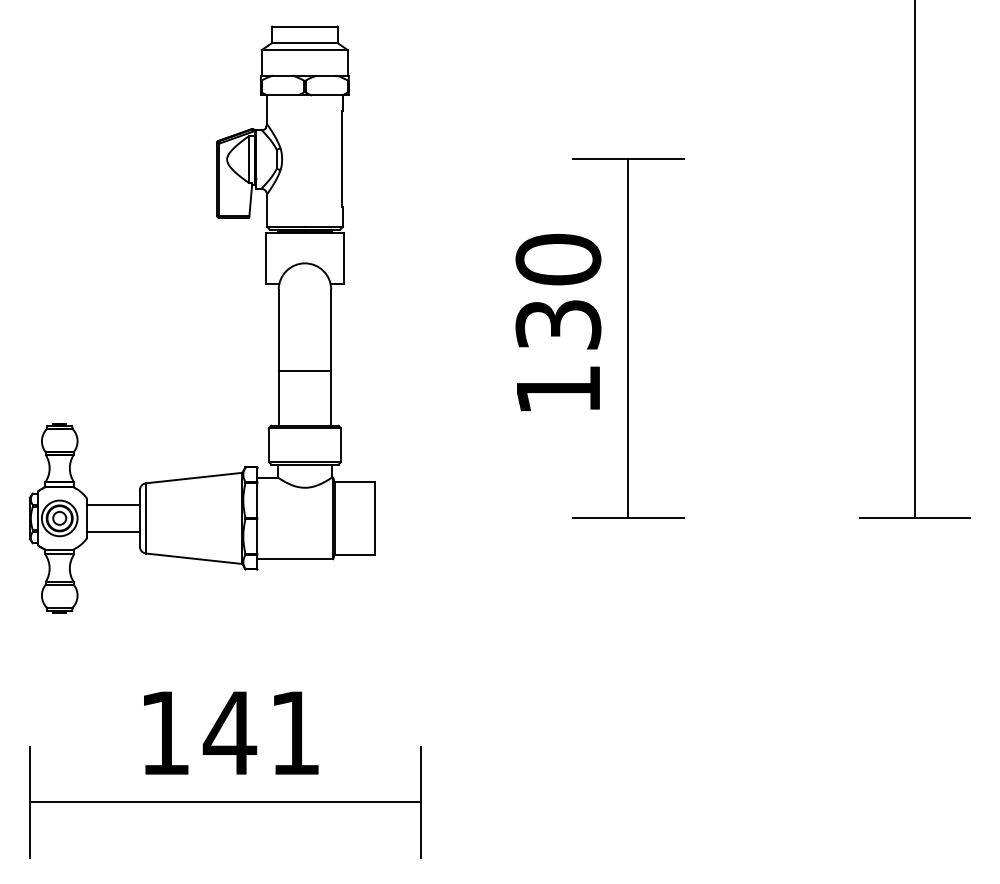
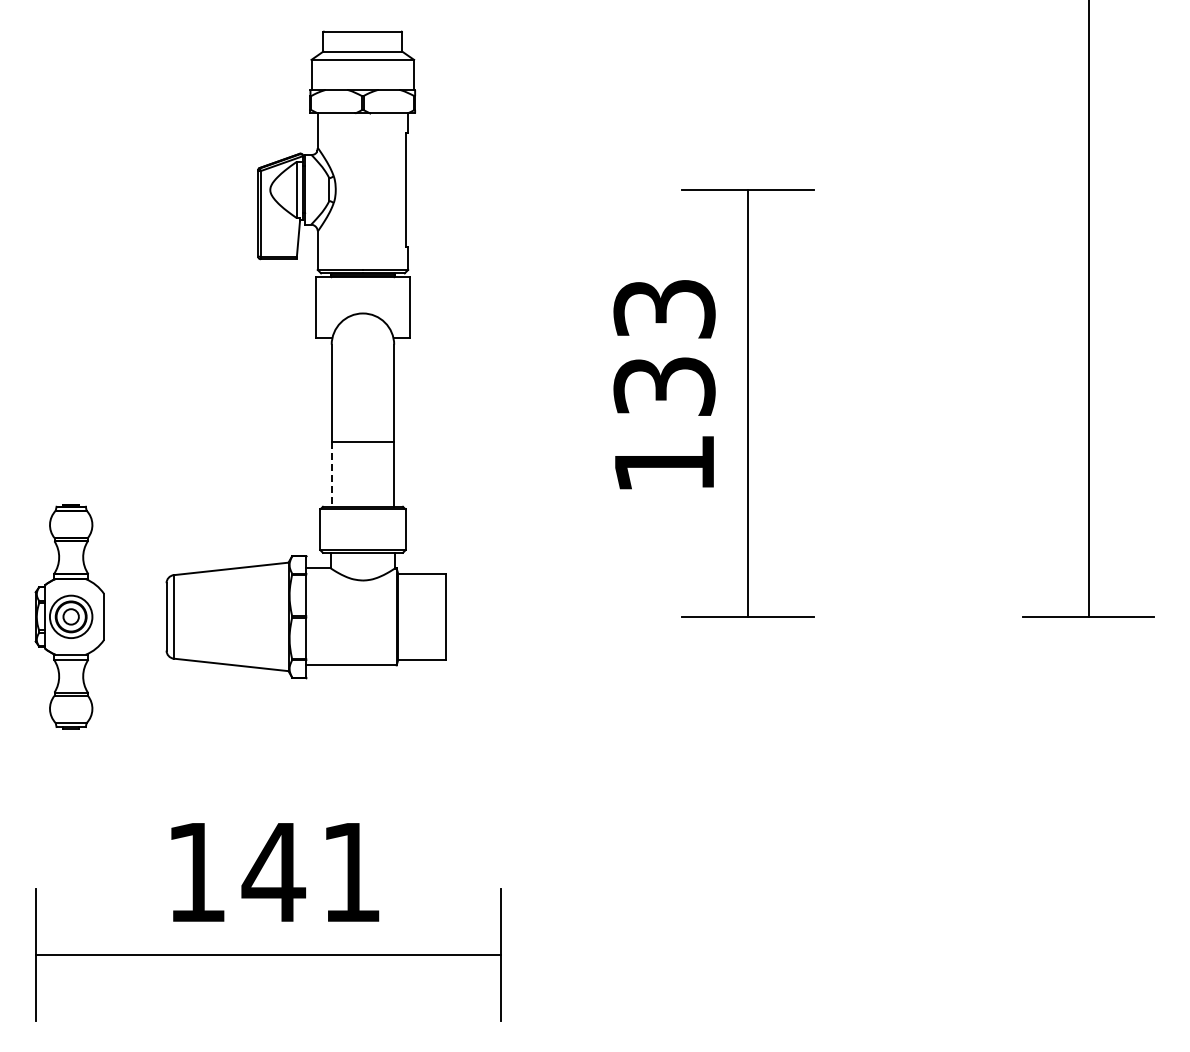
text: (558, 259) -> (664, 308), 130 -> 133
line: (278, 398) -> (331, 474), solid -> dashed
line: (113, 505) -> (135, 601), removed
line: (113, 531) -> (135, 632), removed

